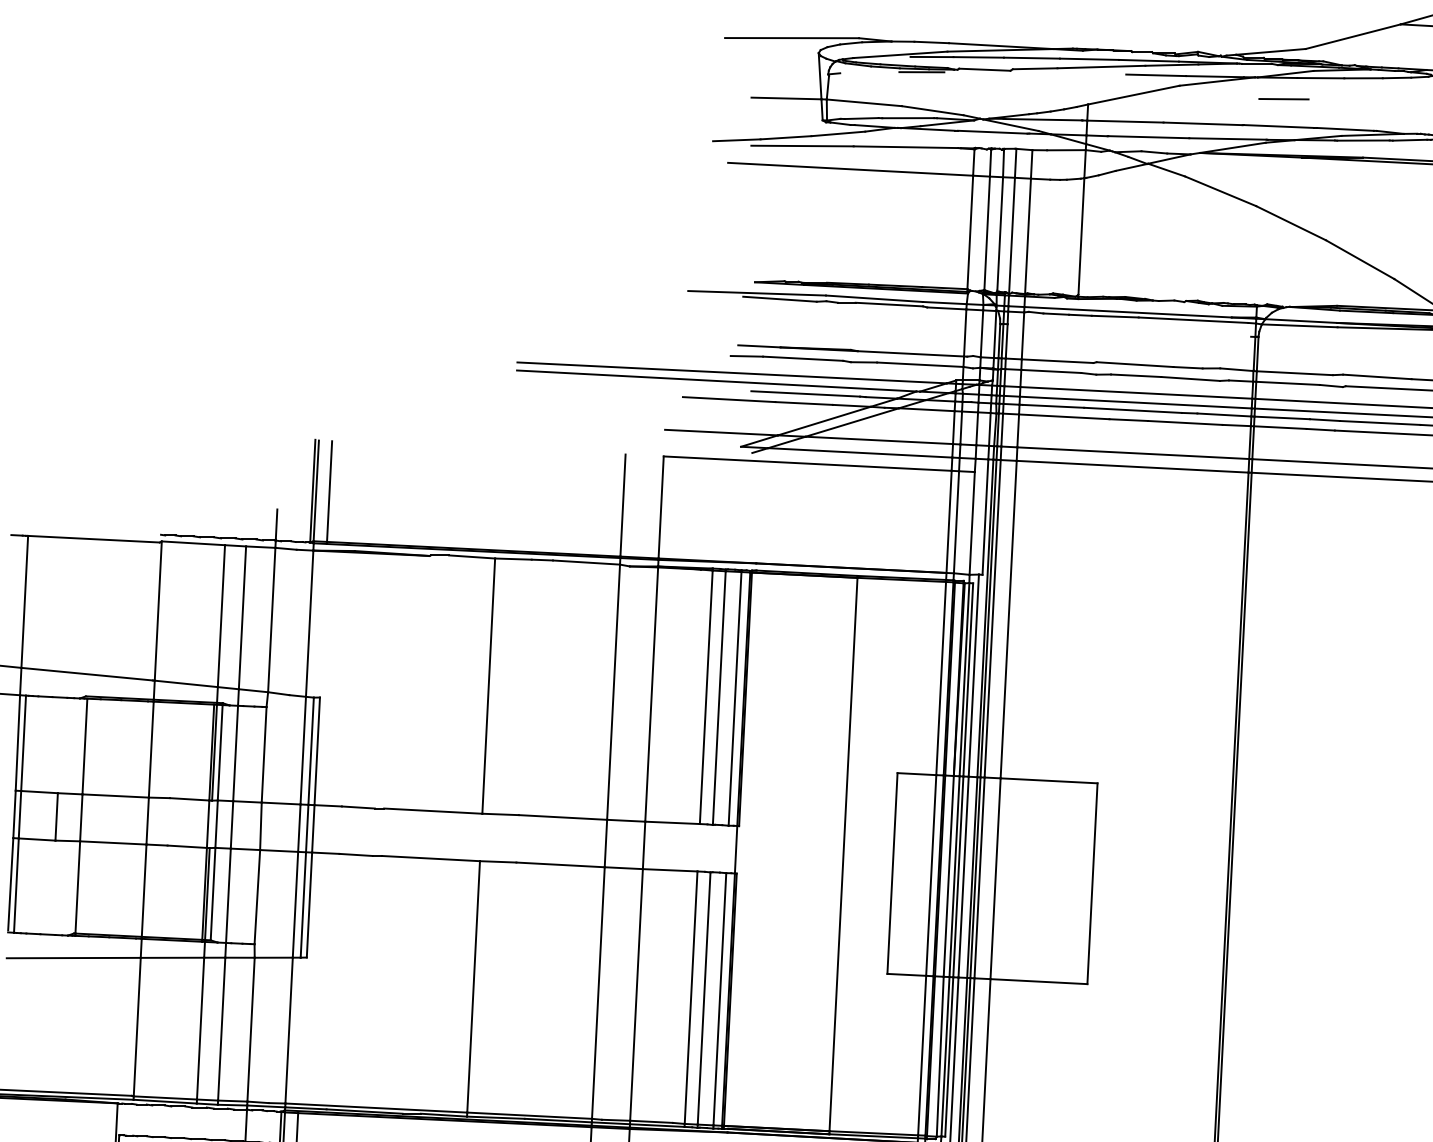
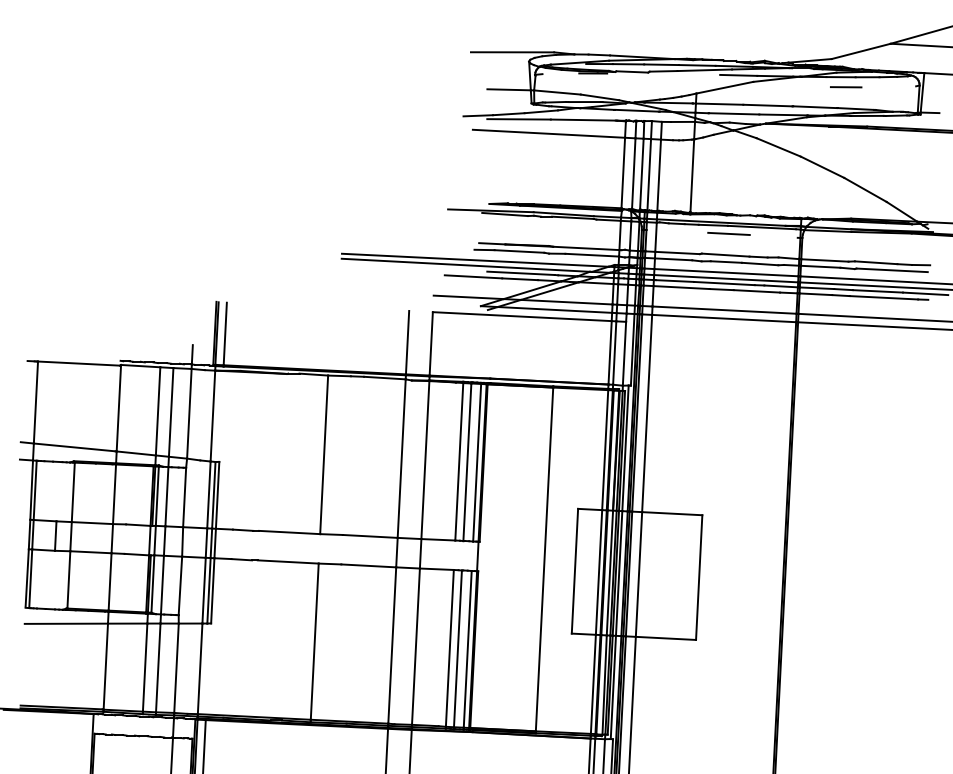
line: (1284, 99) -> (846, 87), moved
line: (1139, 329) -> (728, 233), added

